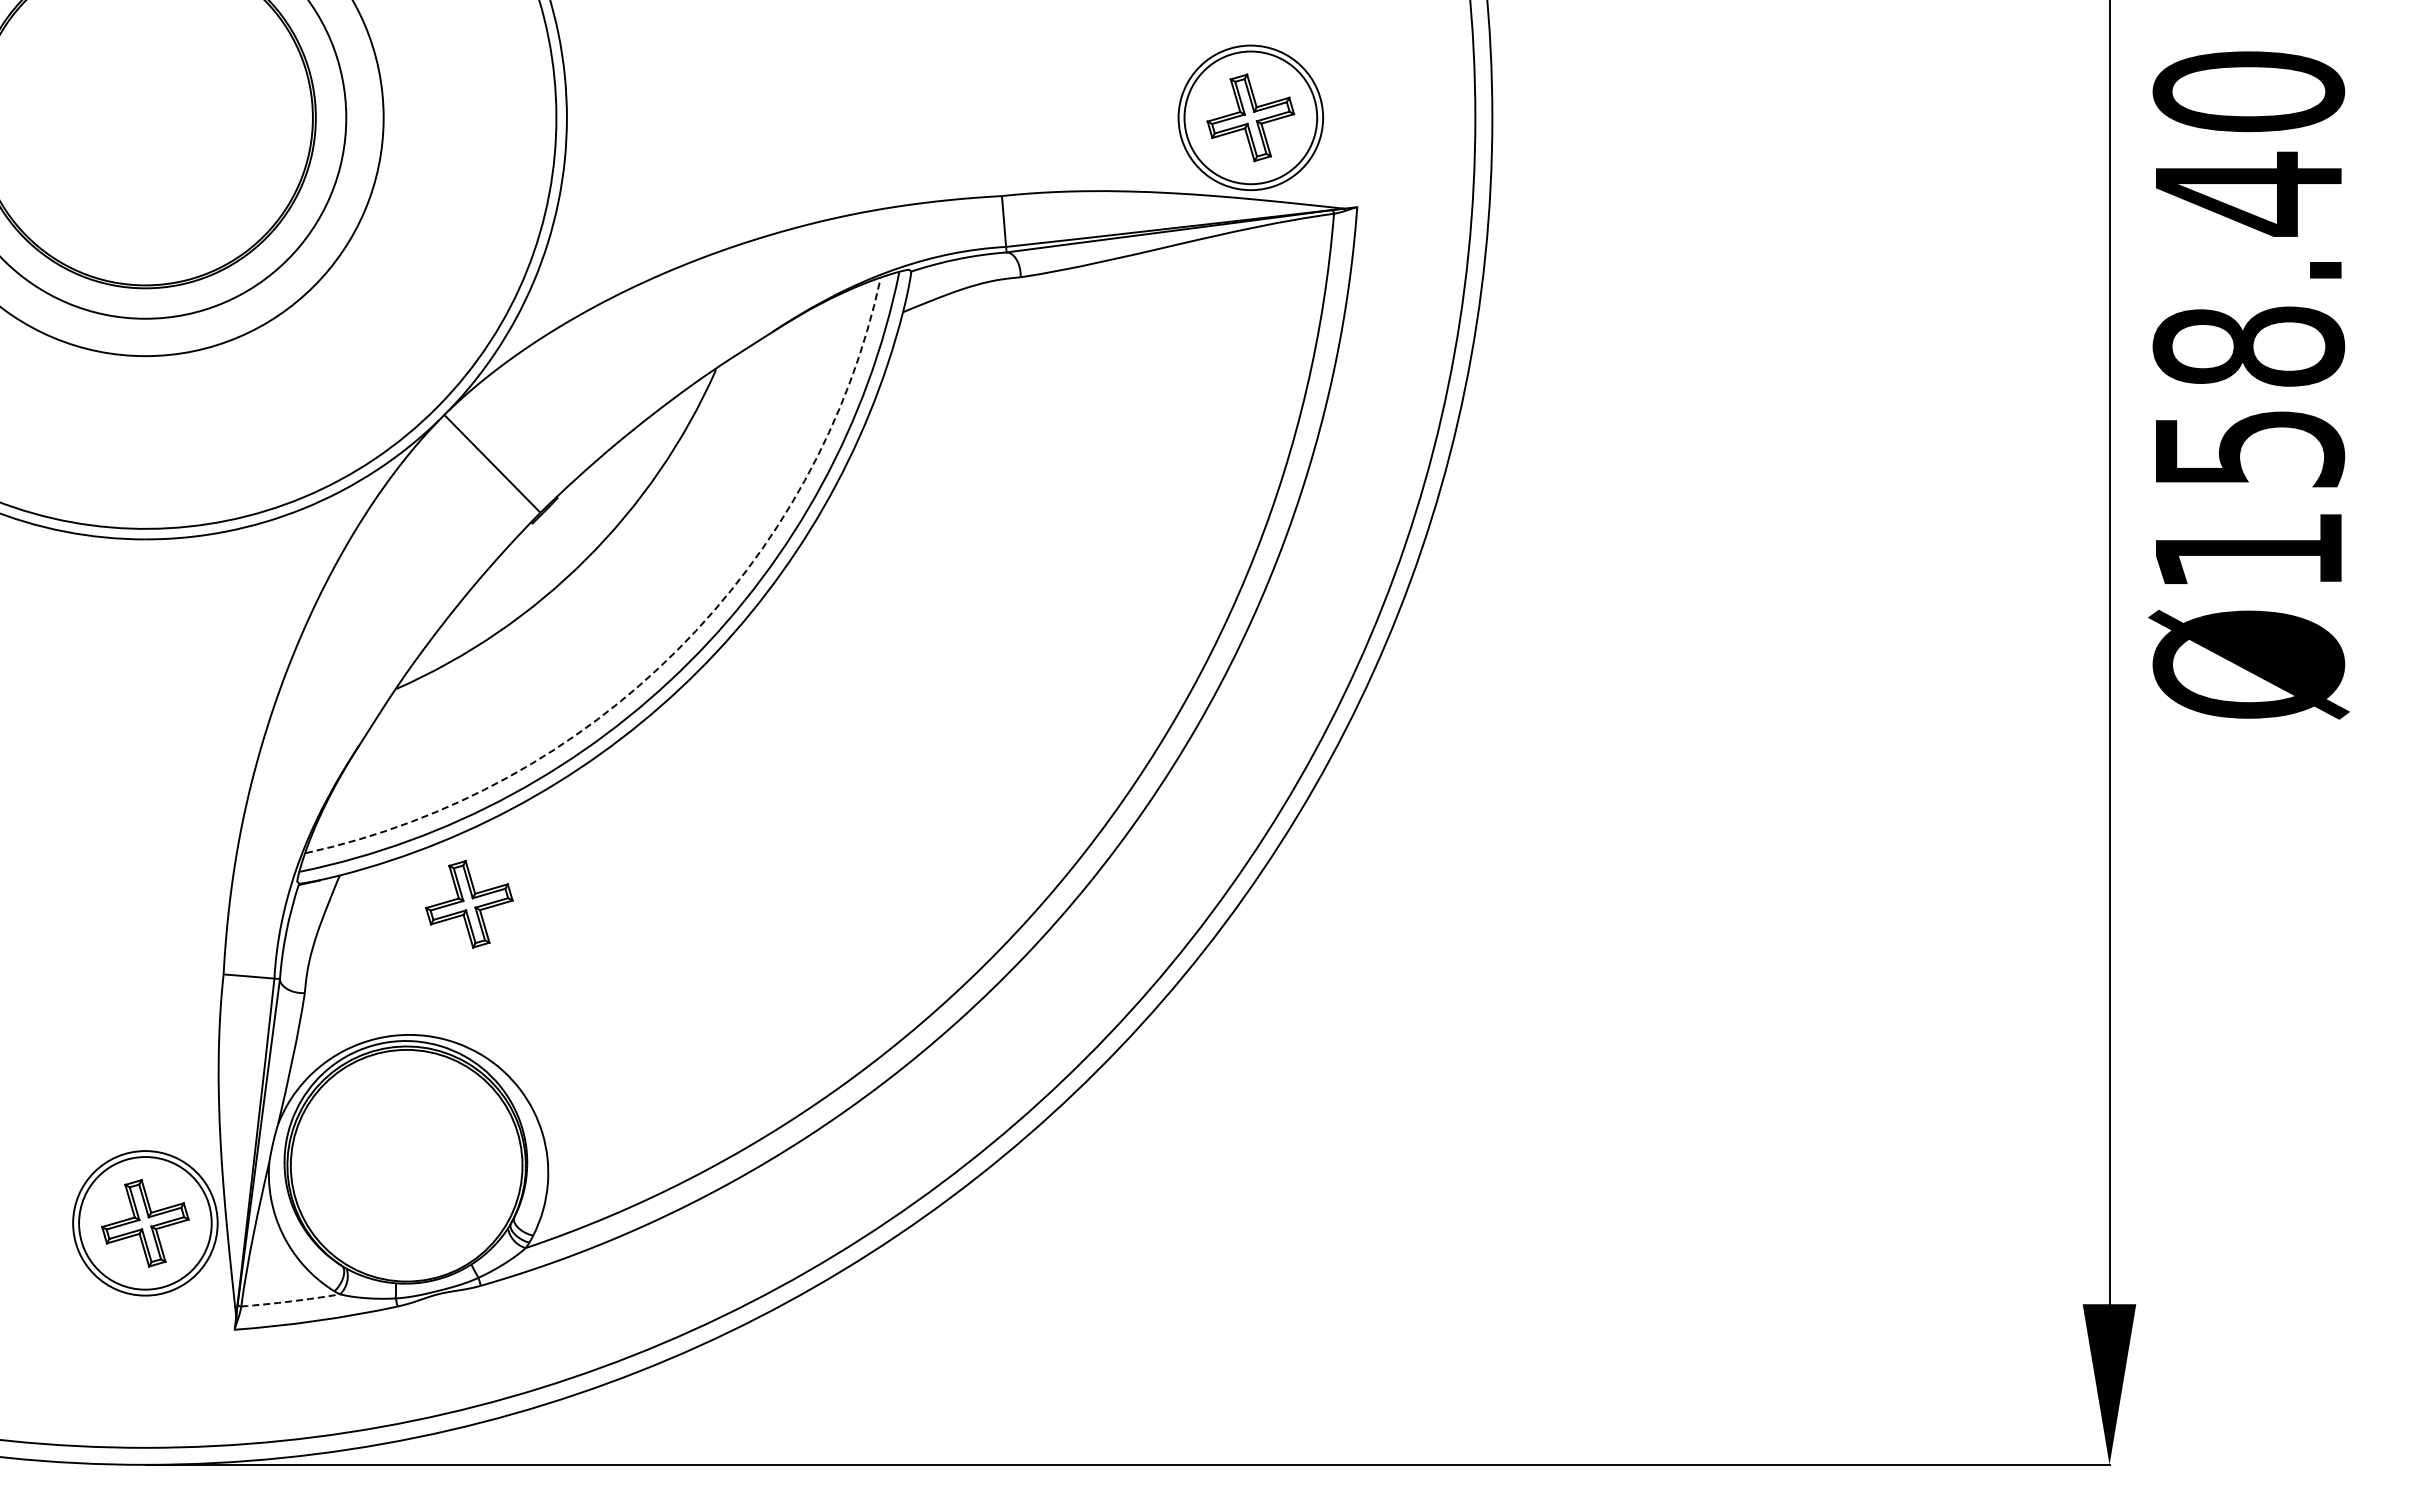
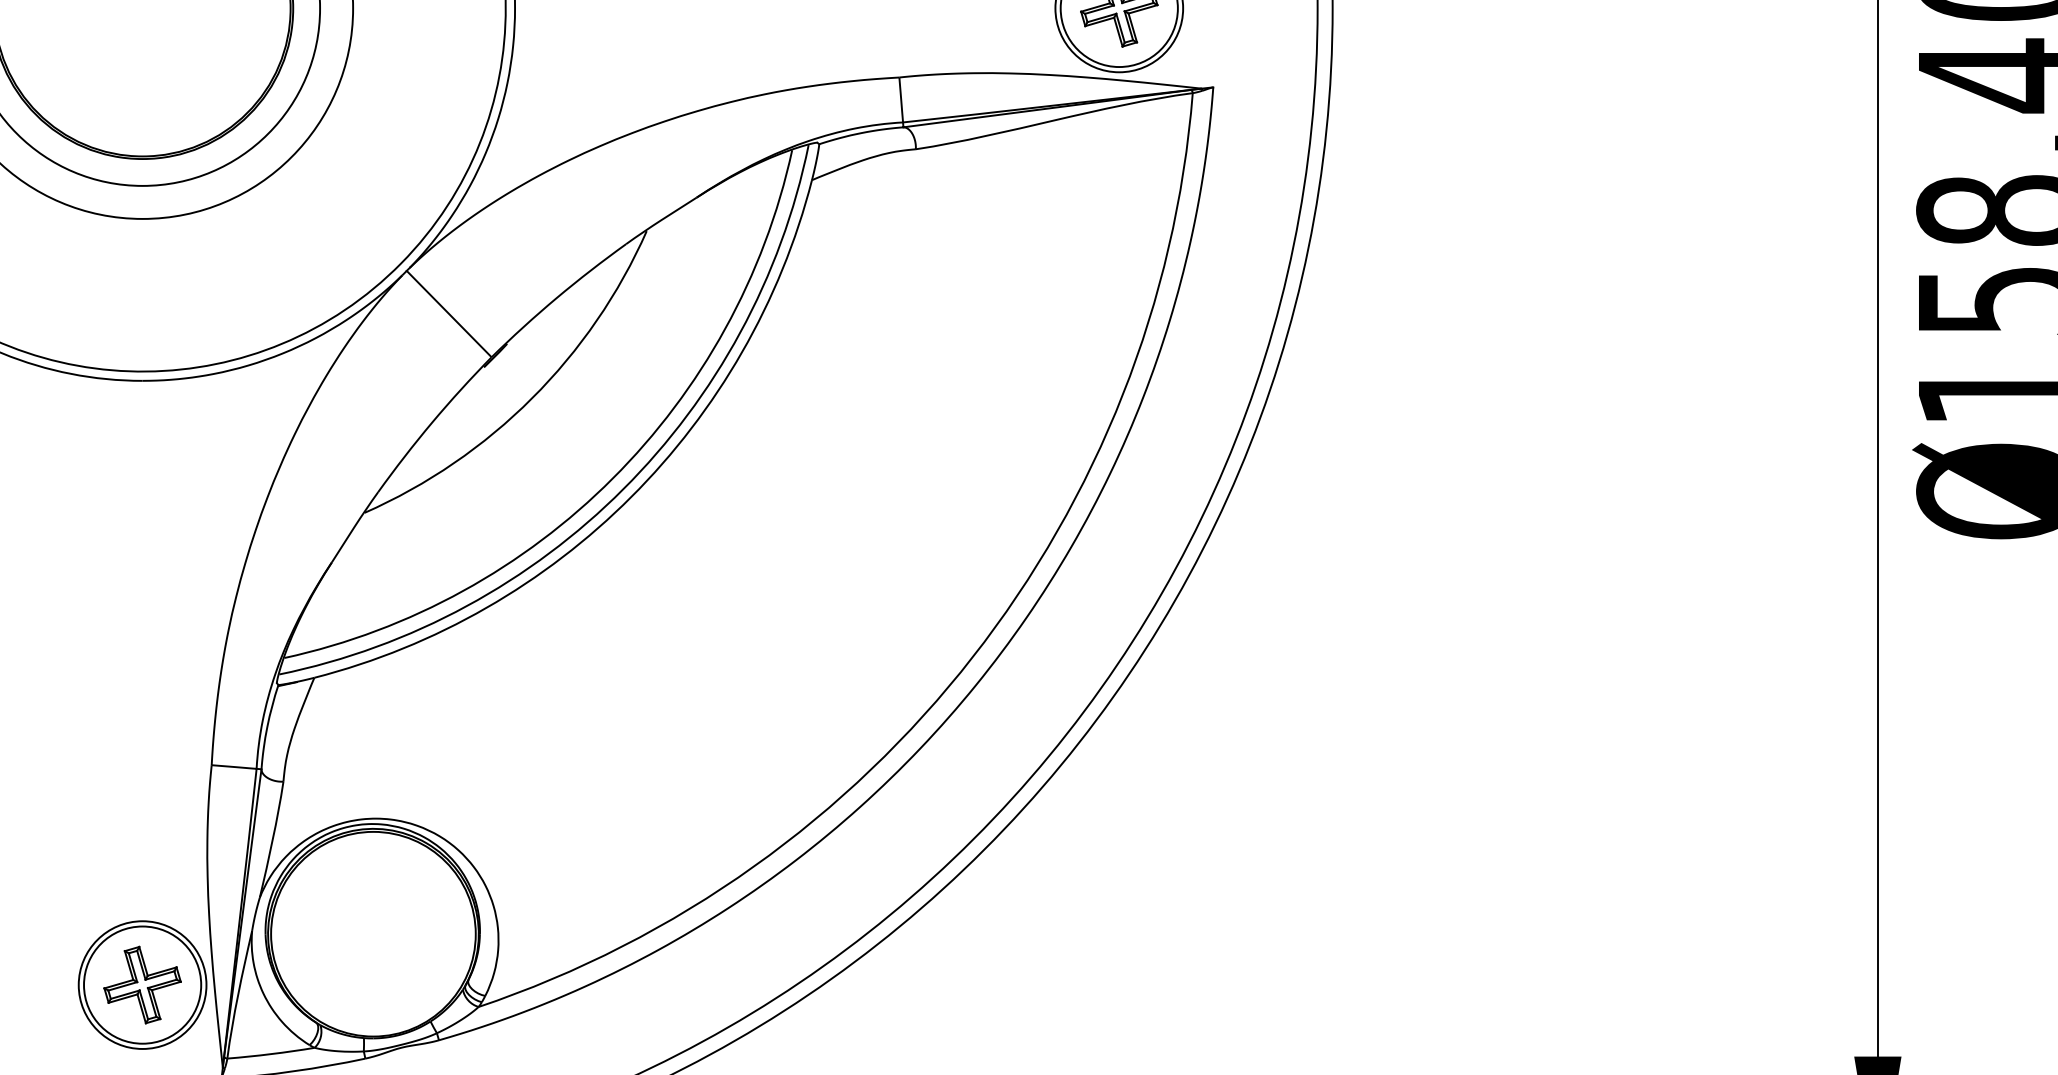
arc: (677, 649) -> (612, 478), dashed -> solid
part: (469, 904) -> (428, 703), removed
arc: (290, 1301) -> (270, 1054), dashed -> solid

